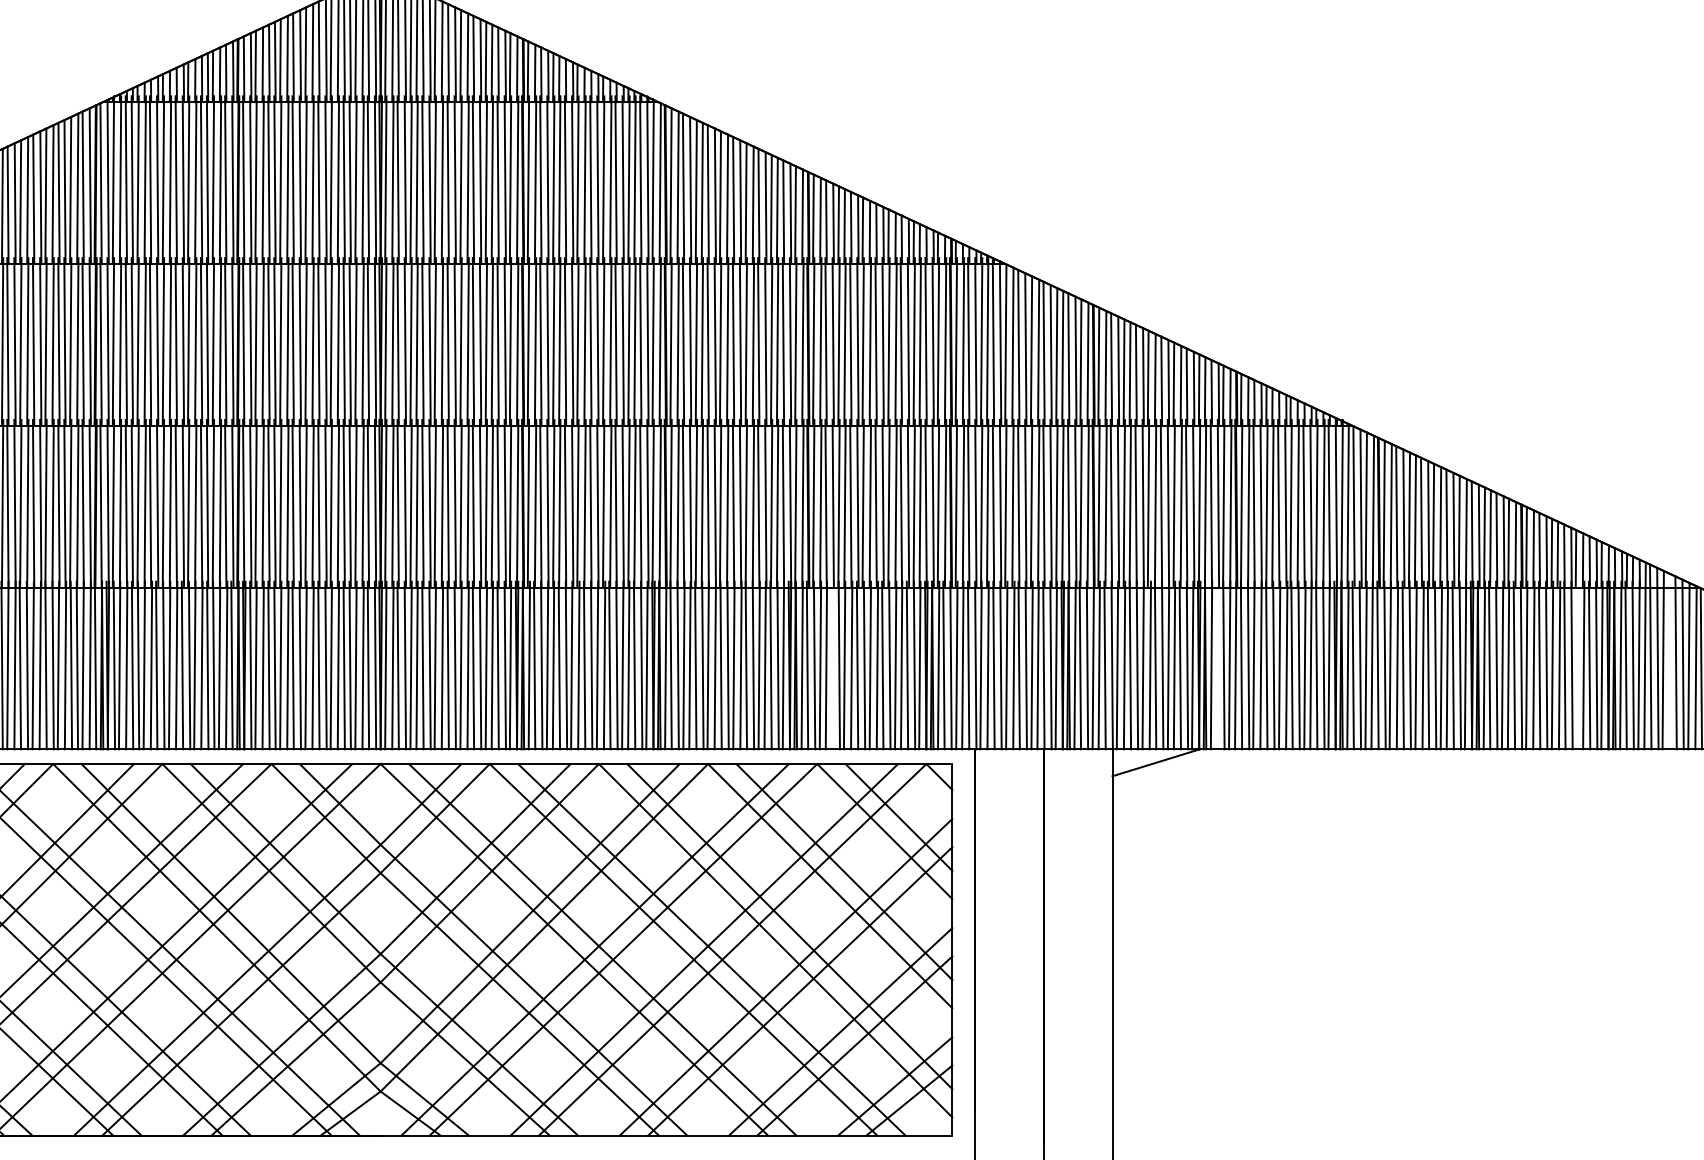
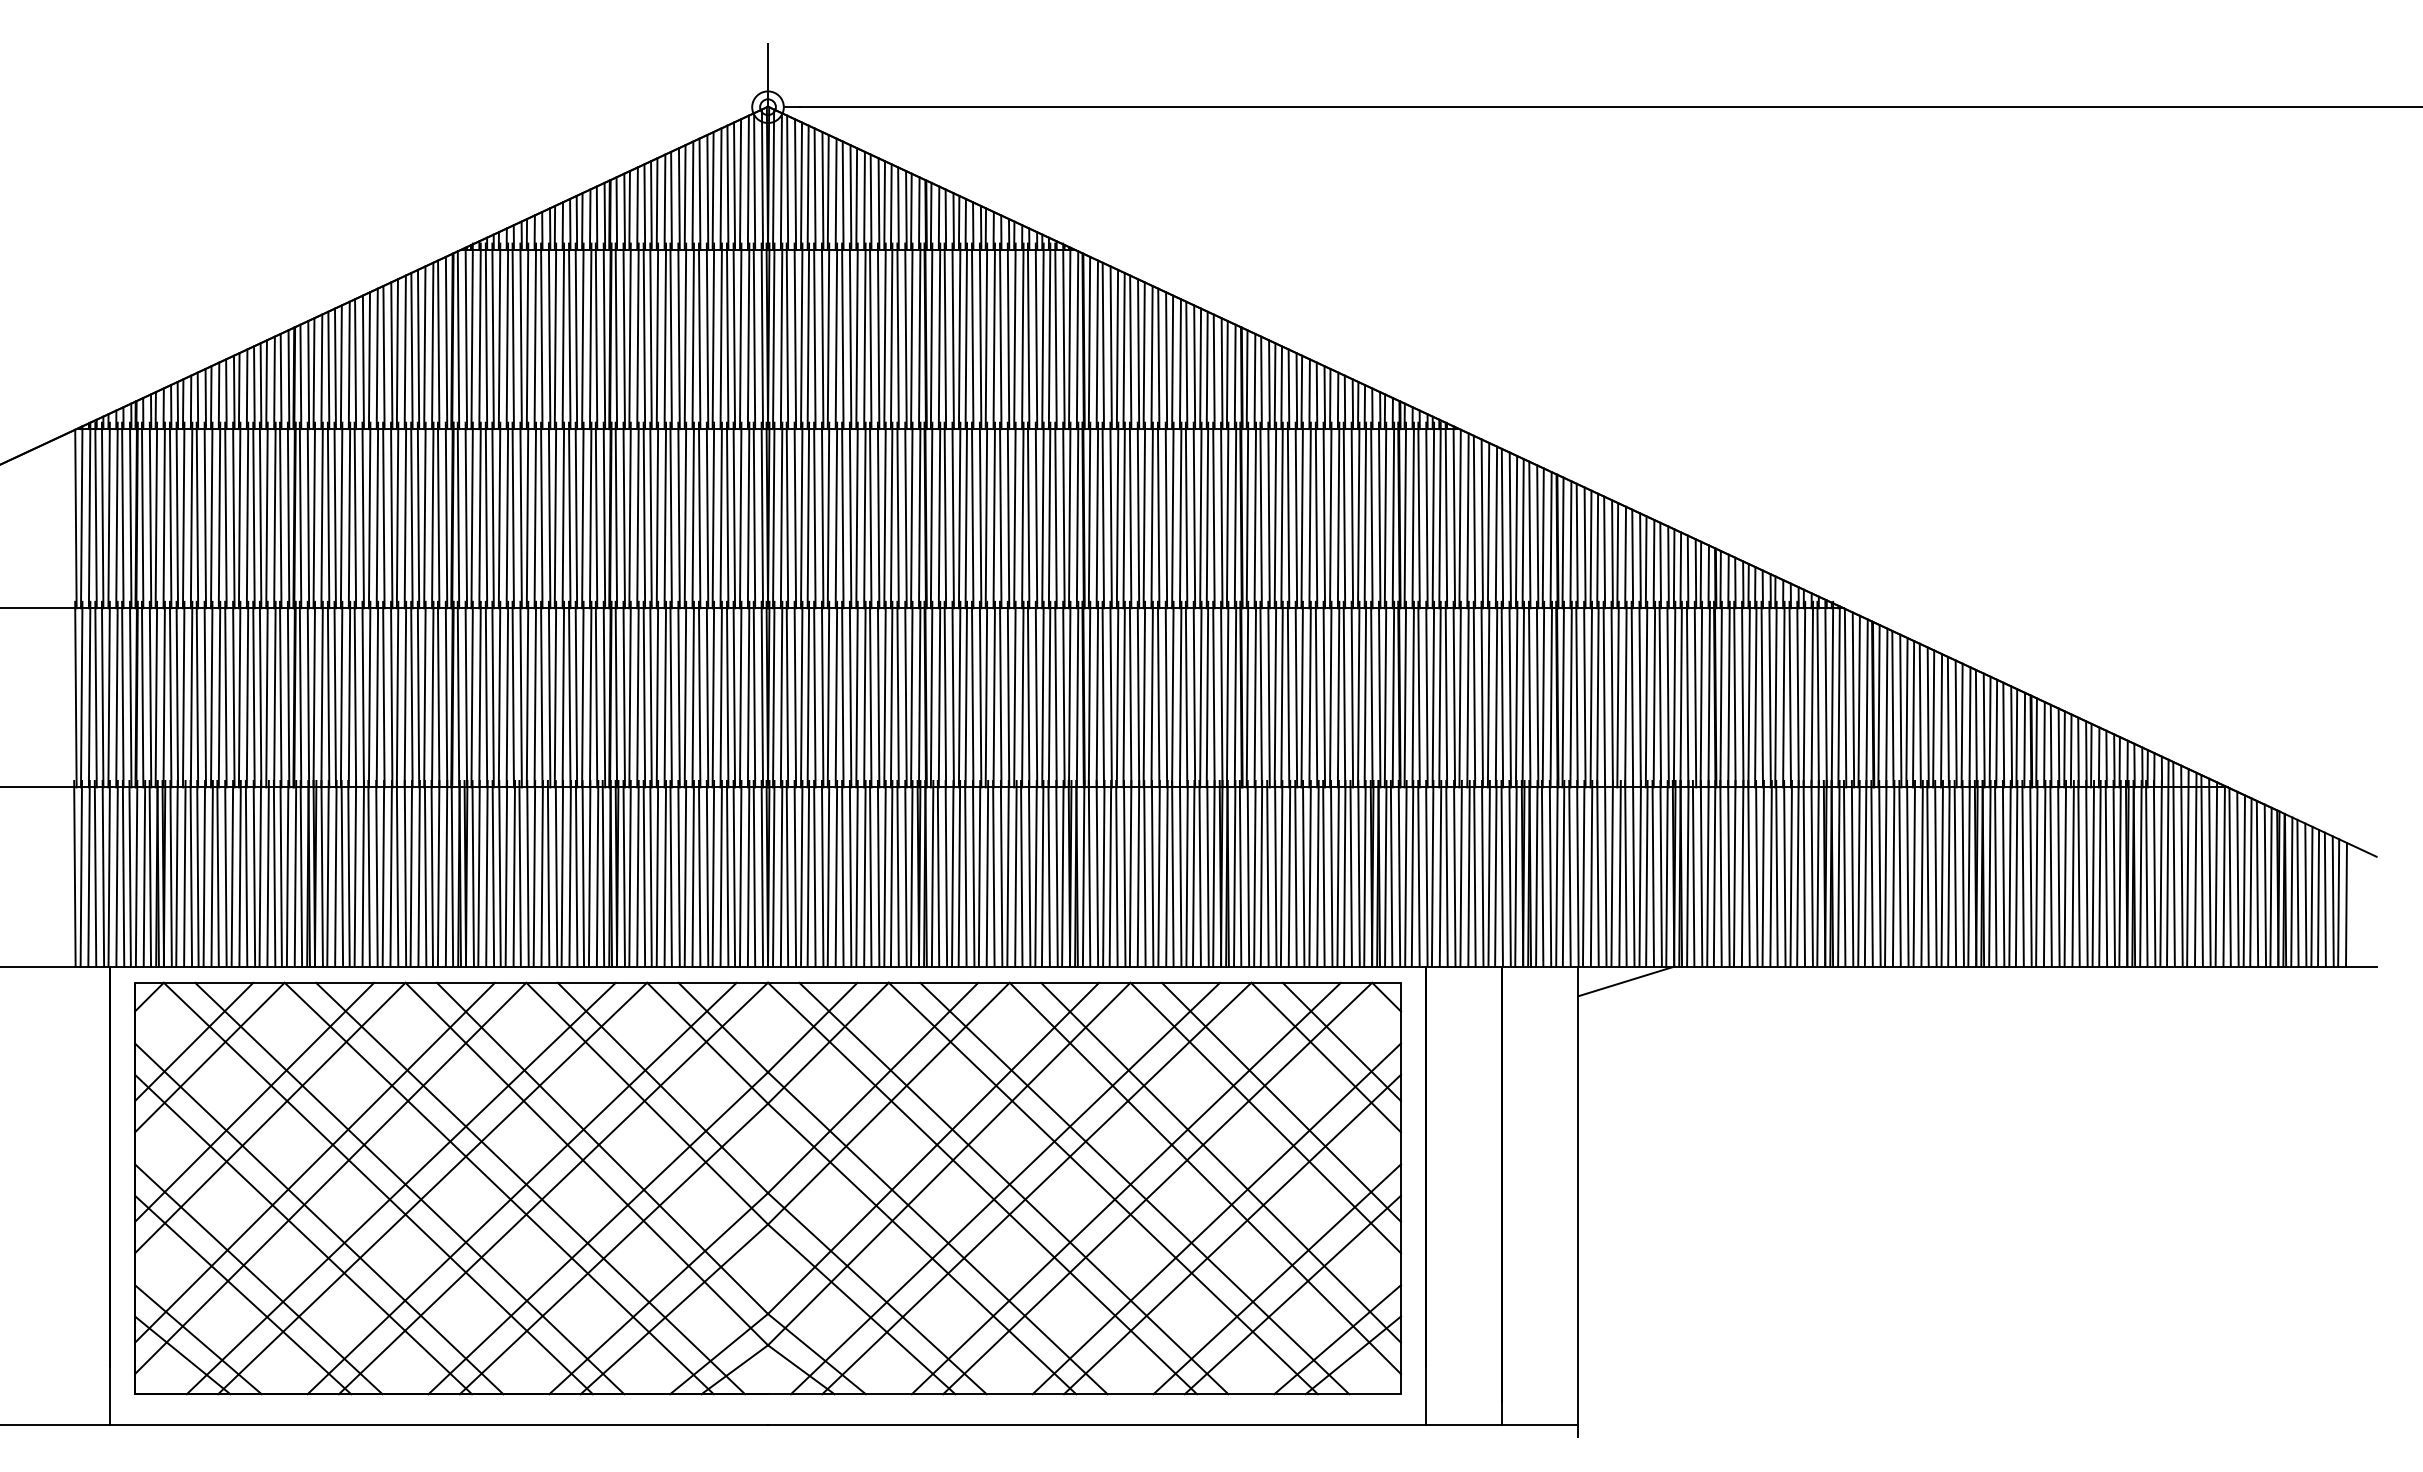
line: (1670, 661) -> (2195, 869), added
line: (831, 665) -> (1267, 873), added
line: (1216, 665) -> (1693, 873), added
line: (1577, 665) -> (2093, 873), added

